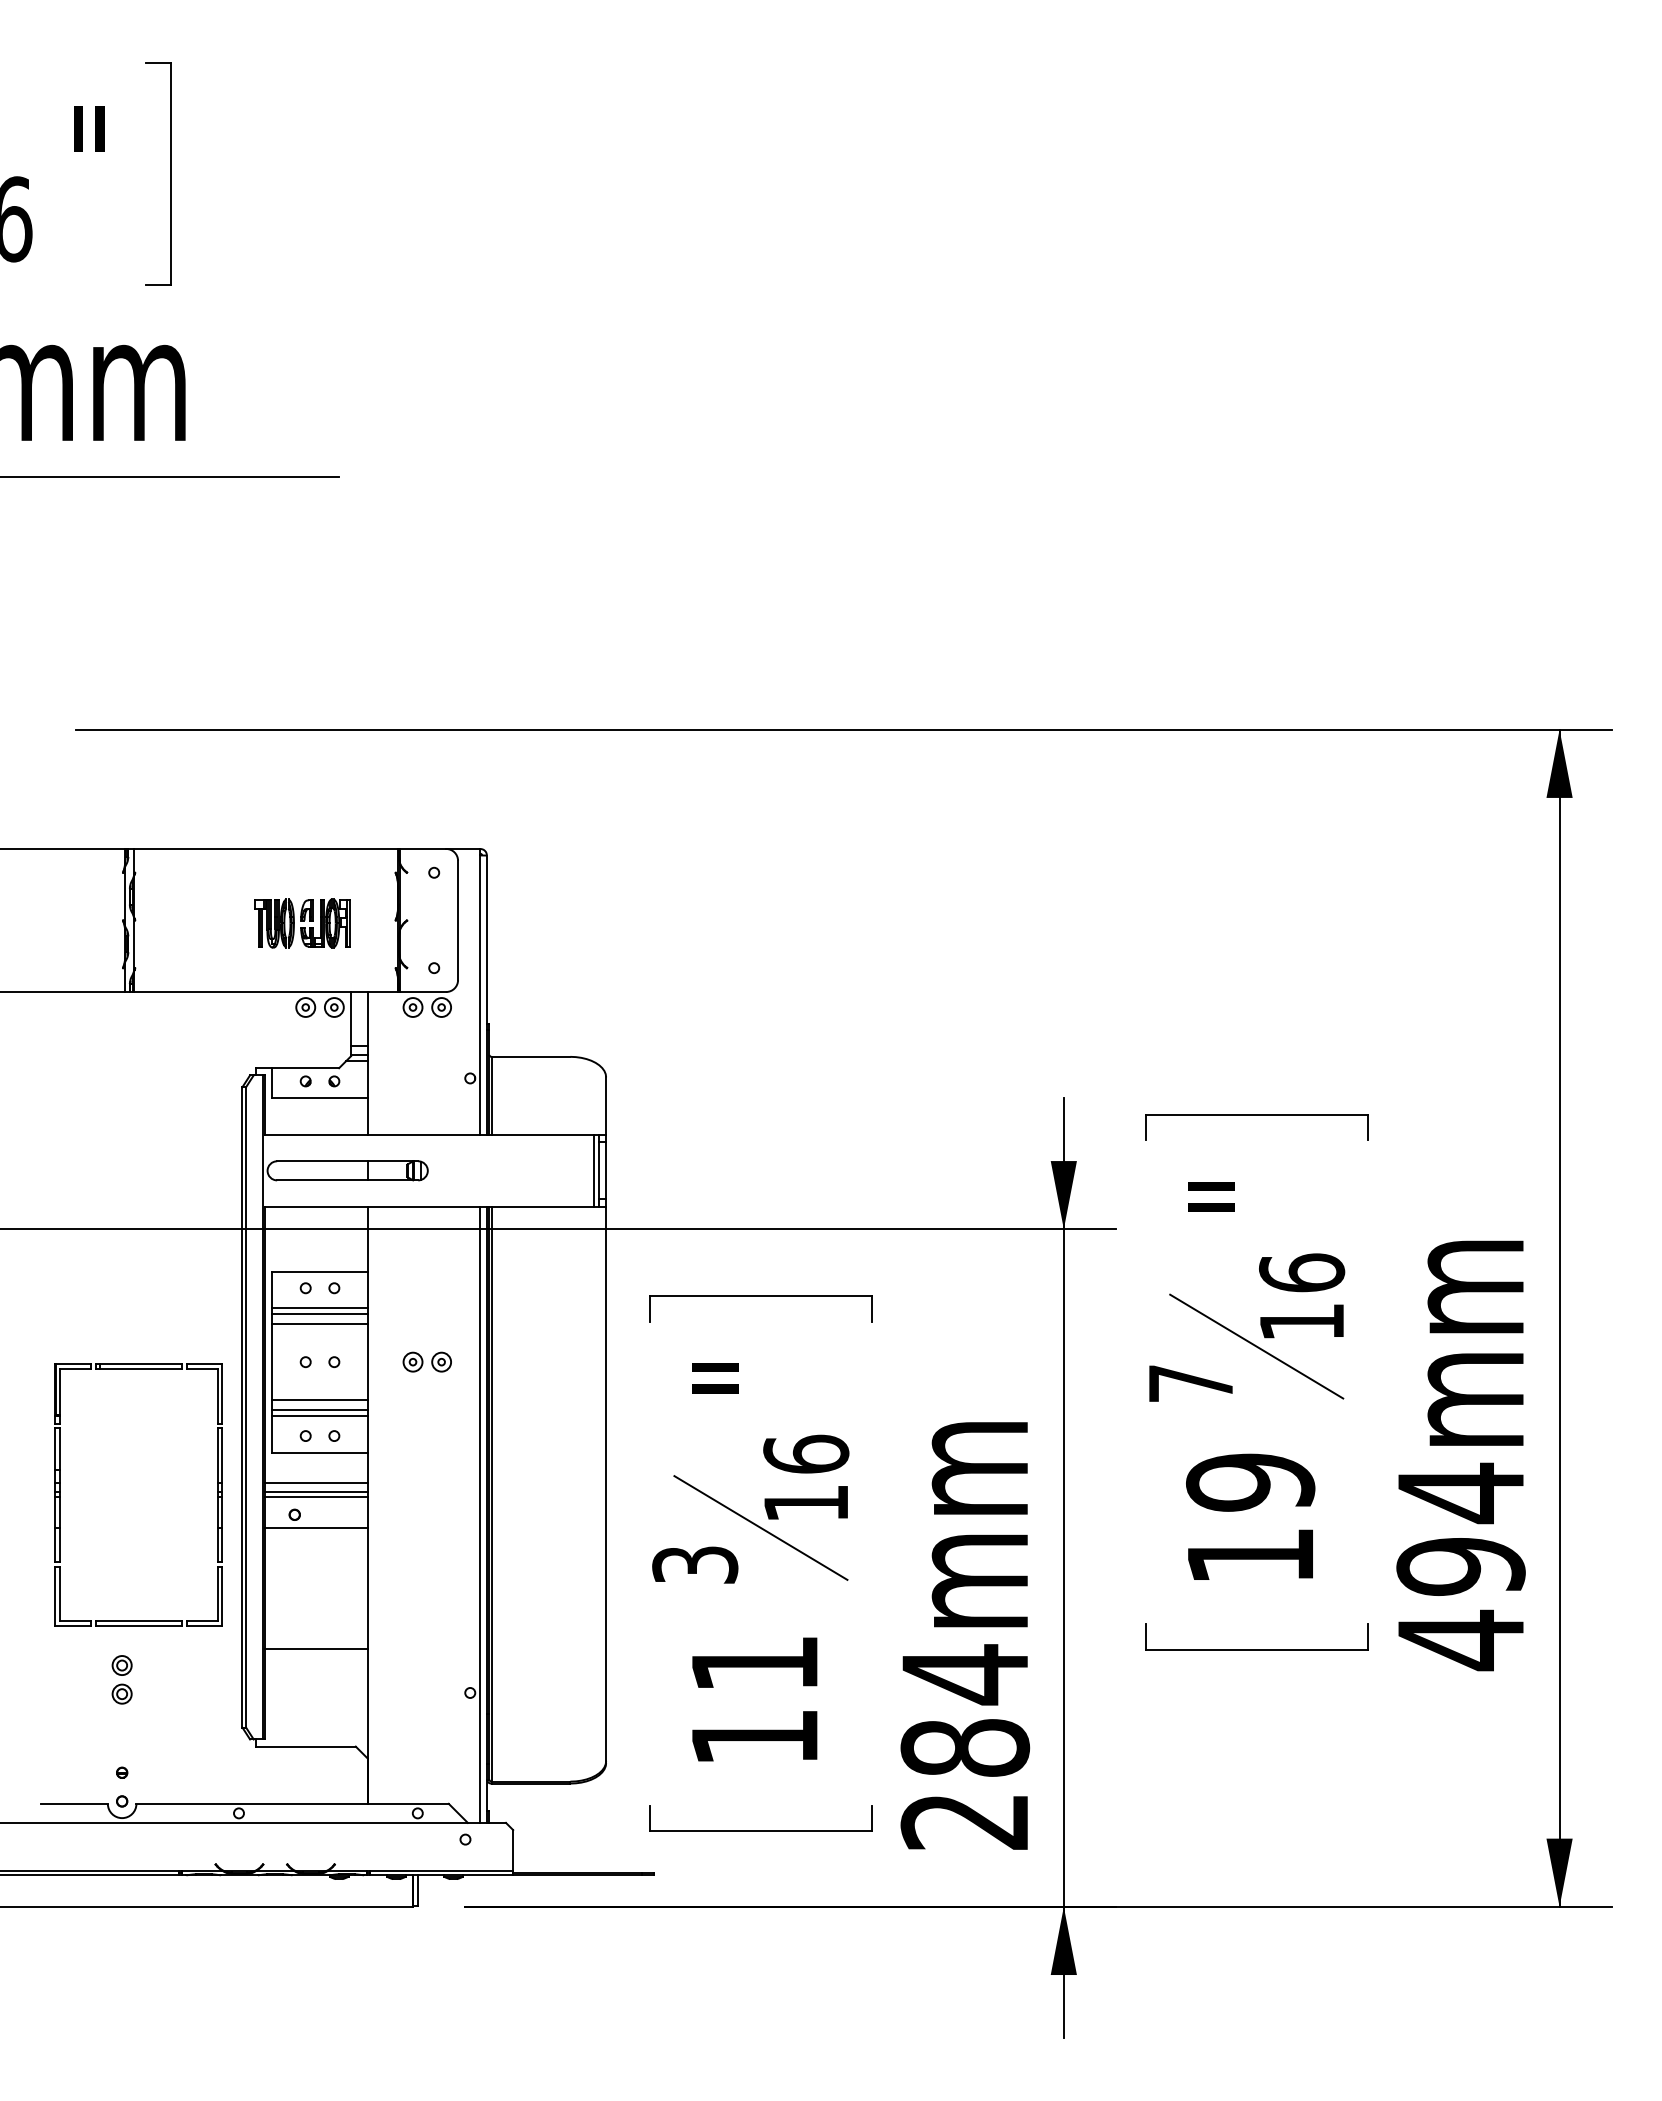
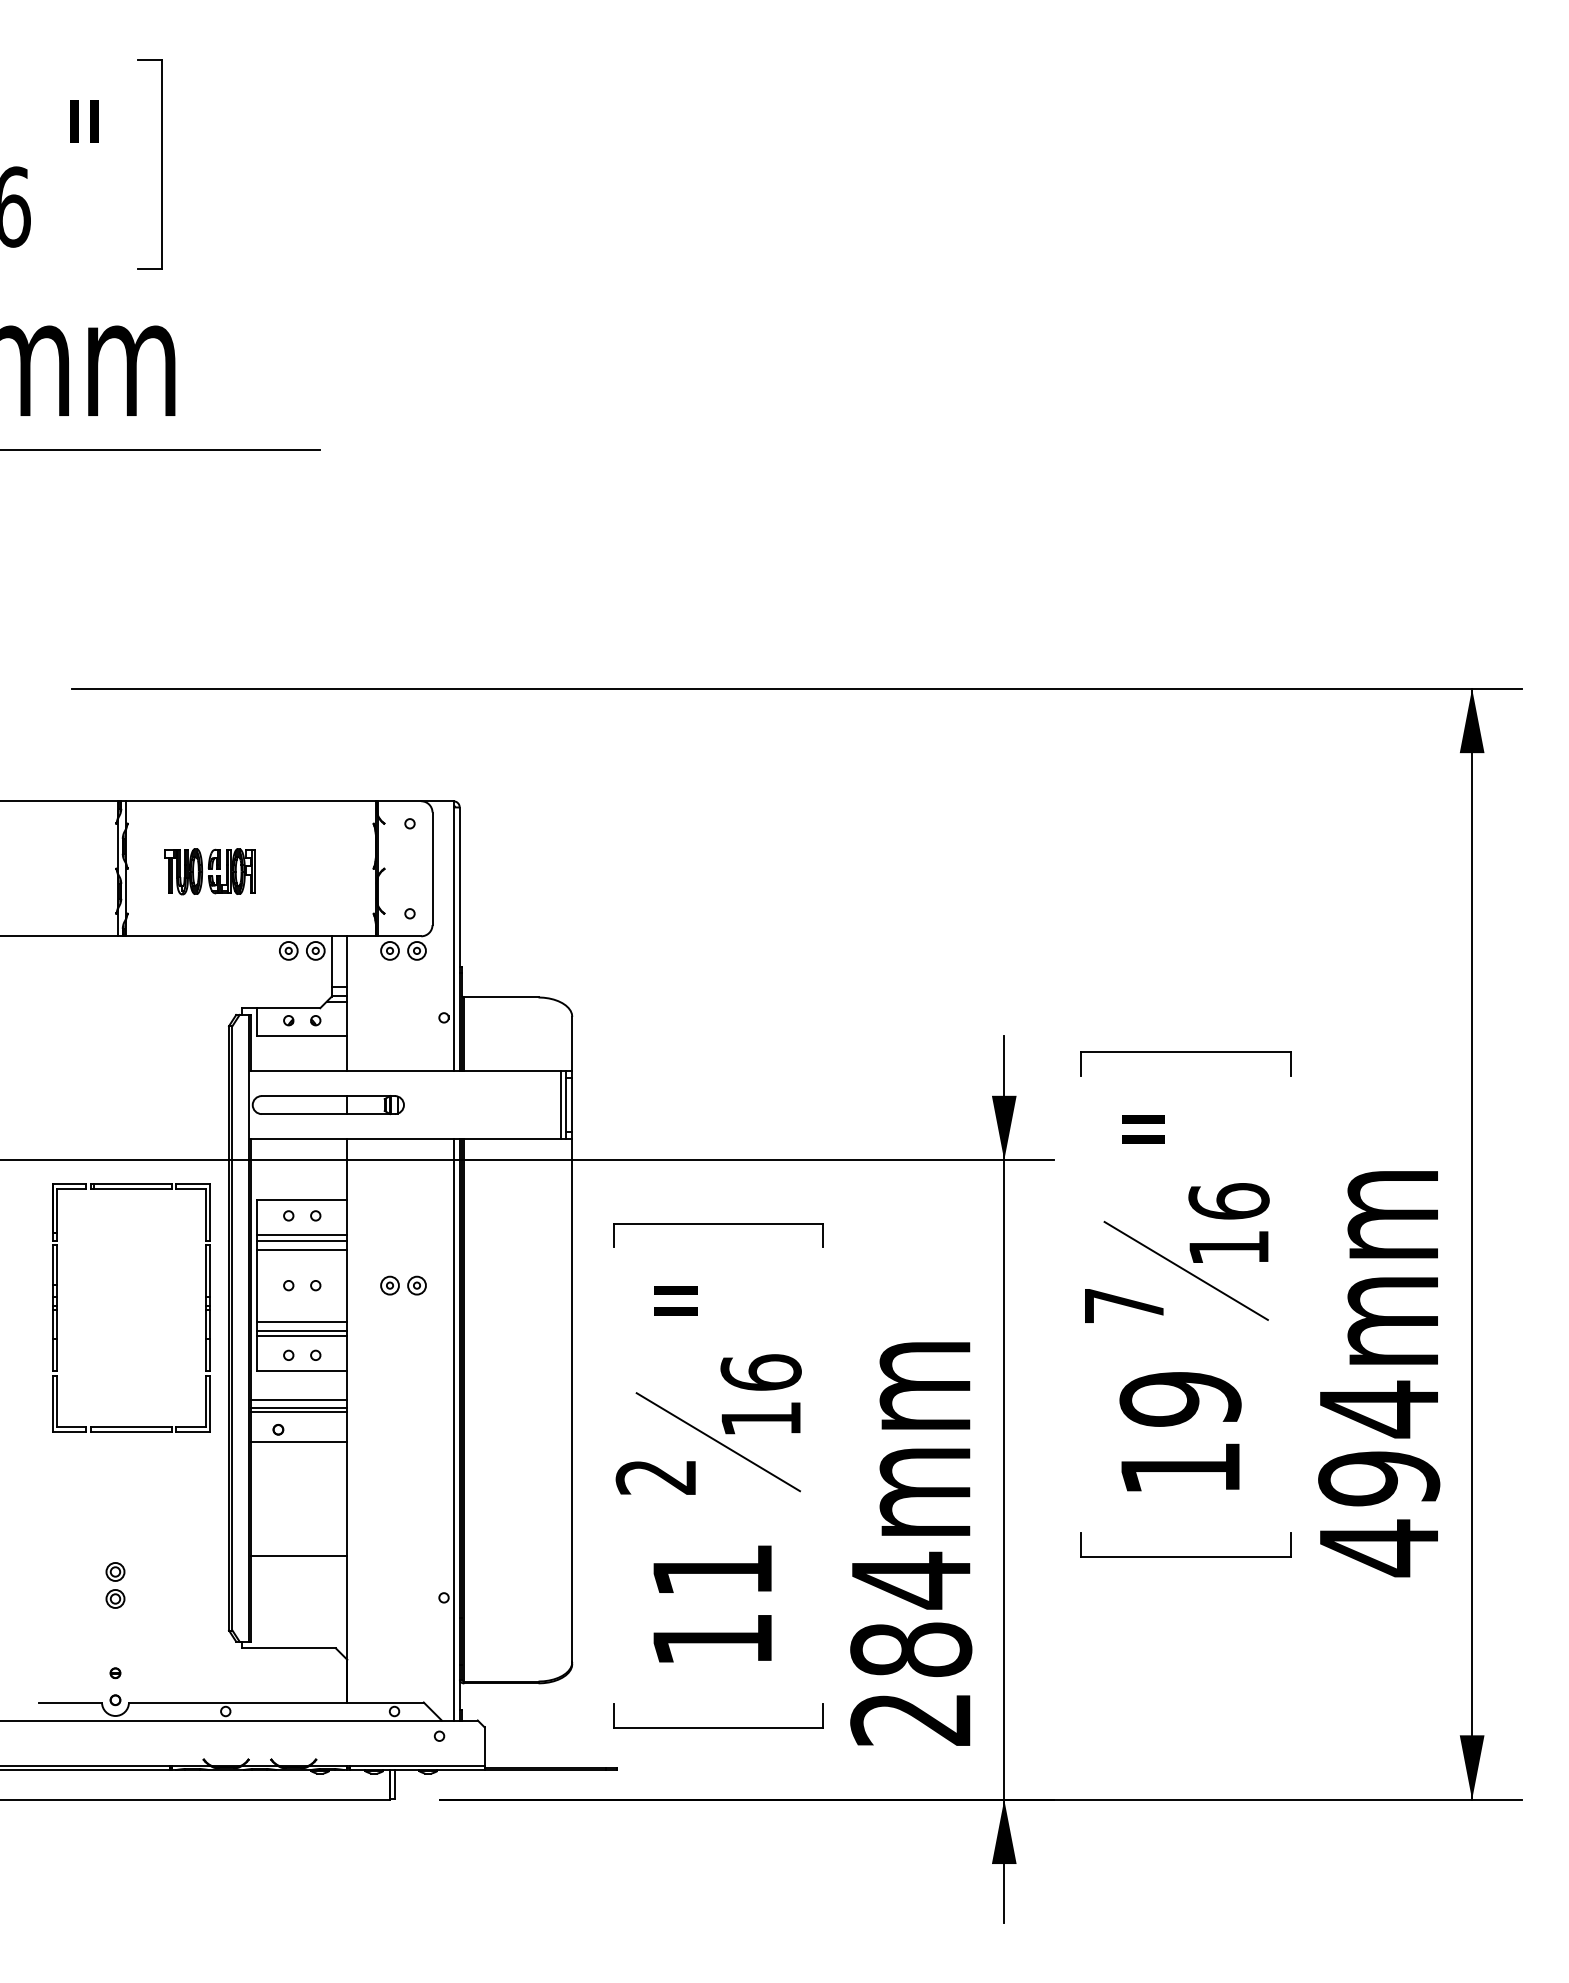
part: (302, 923) -> (210, 871), moved
part: (60, 1494) -> (57, 1307), moved
text: (695, 1564) -> (656, 1476), 3 -> 2

